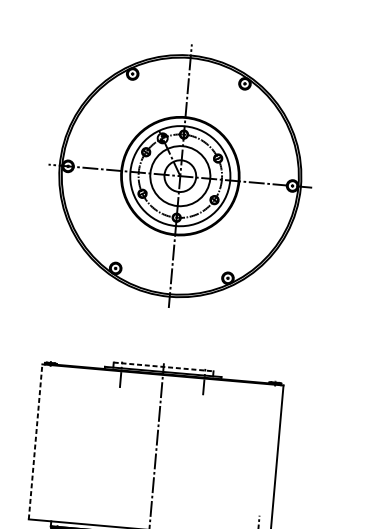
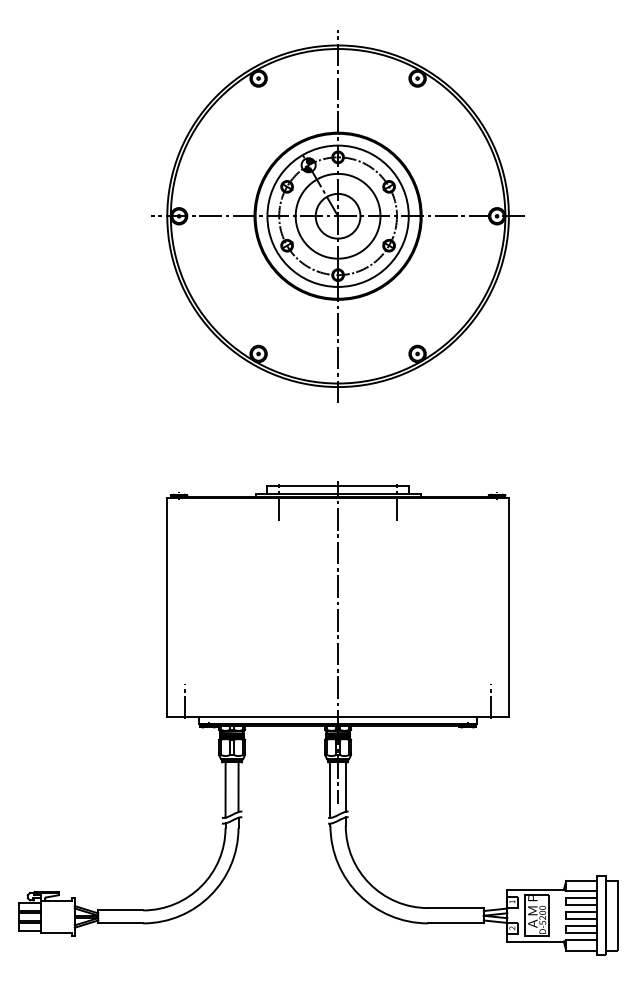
line: (163, 366) -> (338, 486), dashed -> solid
line: (35, 441) -> (167, 607), dashed -> solid
line: (41, 508) -> (184, 700), added

